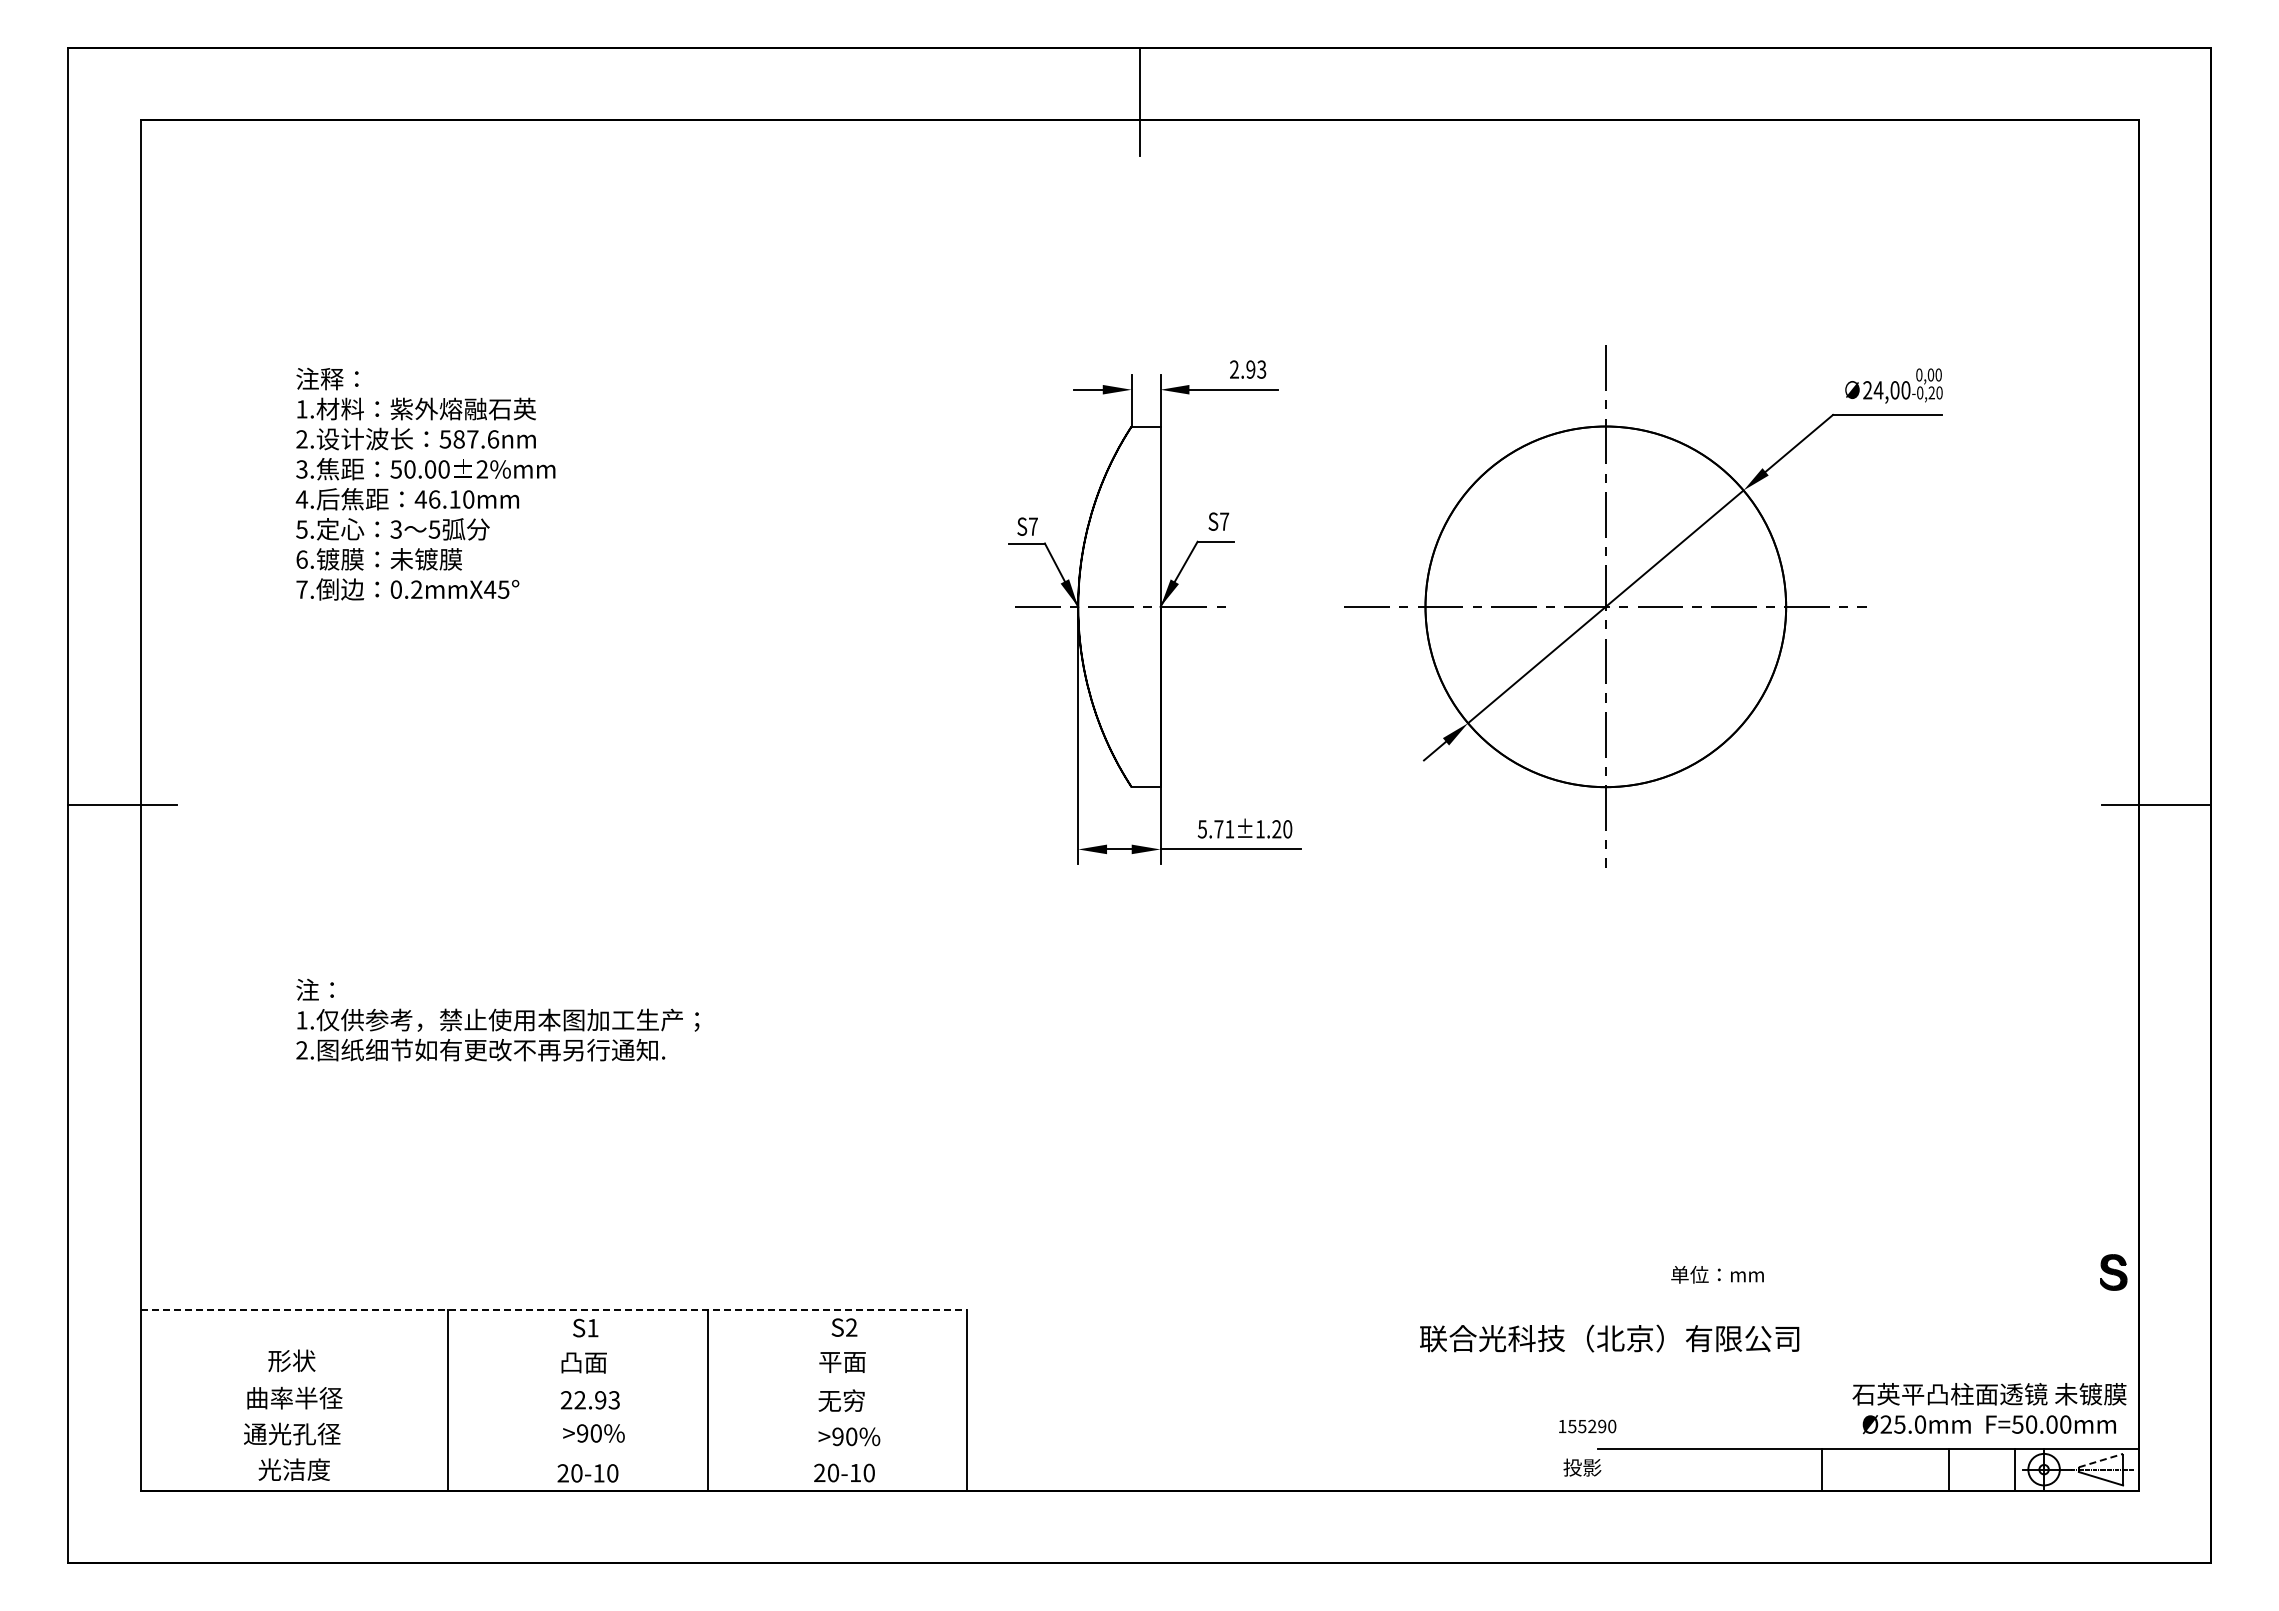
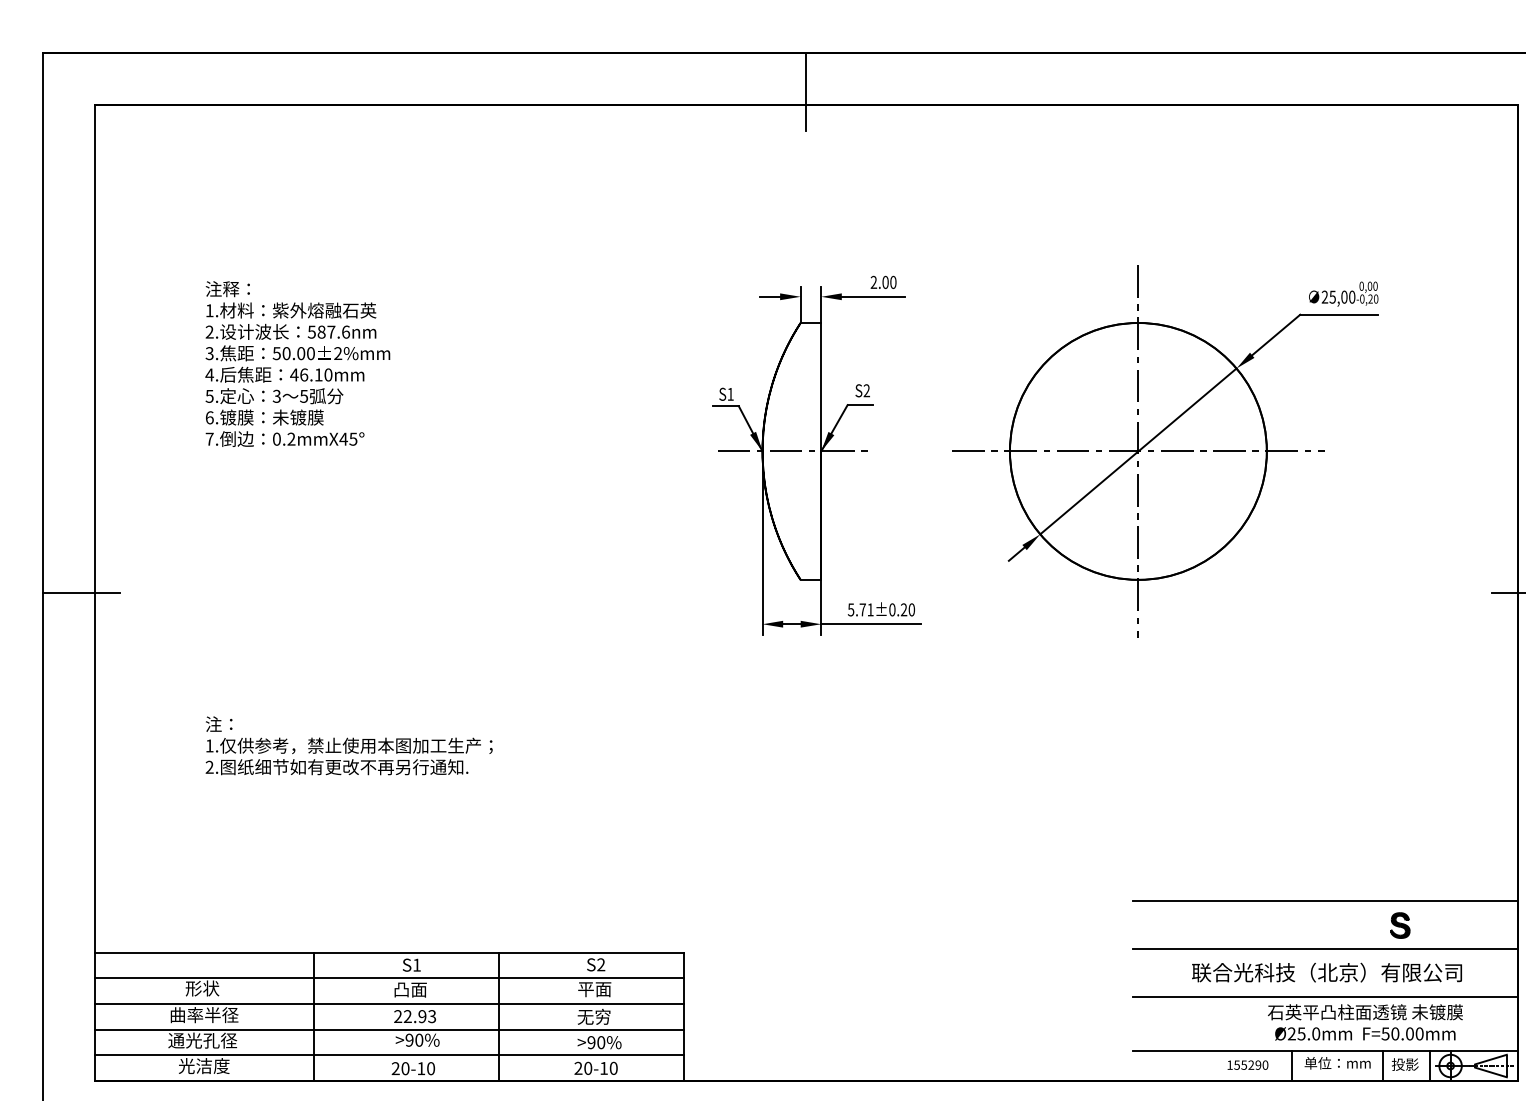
text: (1256, 369) -> (889, 282), 2.93 -> 2.00
text: (1878, 390) -> (1332, 297), 24,00 -> 25,00
text: (1224, 521) -> (866, 390), S7 -> S2
text: (1033, 526) -> (730, 394), S7 -> S1
text: (1260, 829) -> (892, 610), 5.71±1.20 -> 5.71±0.20
line: (1867, 1238) -> (1324, 901), added
part: (2113, 1272) -> (1400, 925), moved
text: (1717, 1274) -> (1337, 1063), moved
line: (1867, 1305) -> (1324, 949), added
line: (554, 1310) -> (389, 952), dashed -> solid
text: (1609, 1338) -> (1326, 972), moved
line: (553, 1346) -> (388, 978), added
line: (1867, 1372) -> (1324, 996), added
line: (553, 1382) -> (388, 1003), added
text: (1989, 1408) -> (1365, 1022), moved
line: (553, 1418) -> (388, 1029), added
text: (1587, 1426) -> (1247, 1065), moved
line: (553, 1454) -> (388, 1055), added
line: (2101, 1460) -> (1491, 1059), dashed -> solid
text: (1582, 1467) -> (1405, 1064), moved

